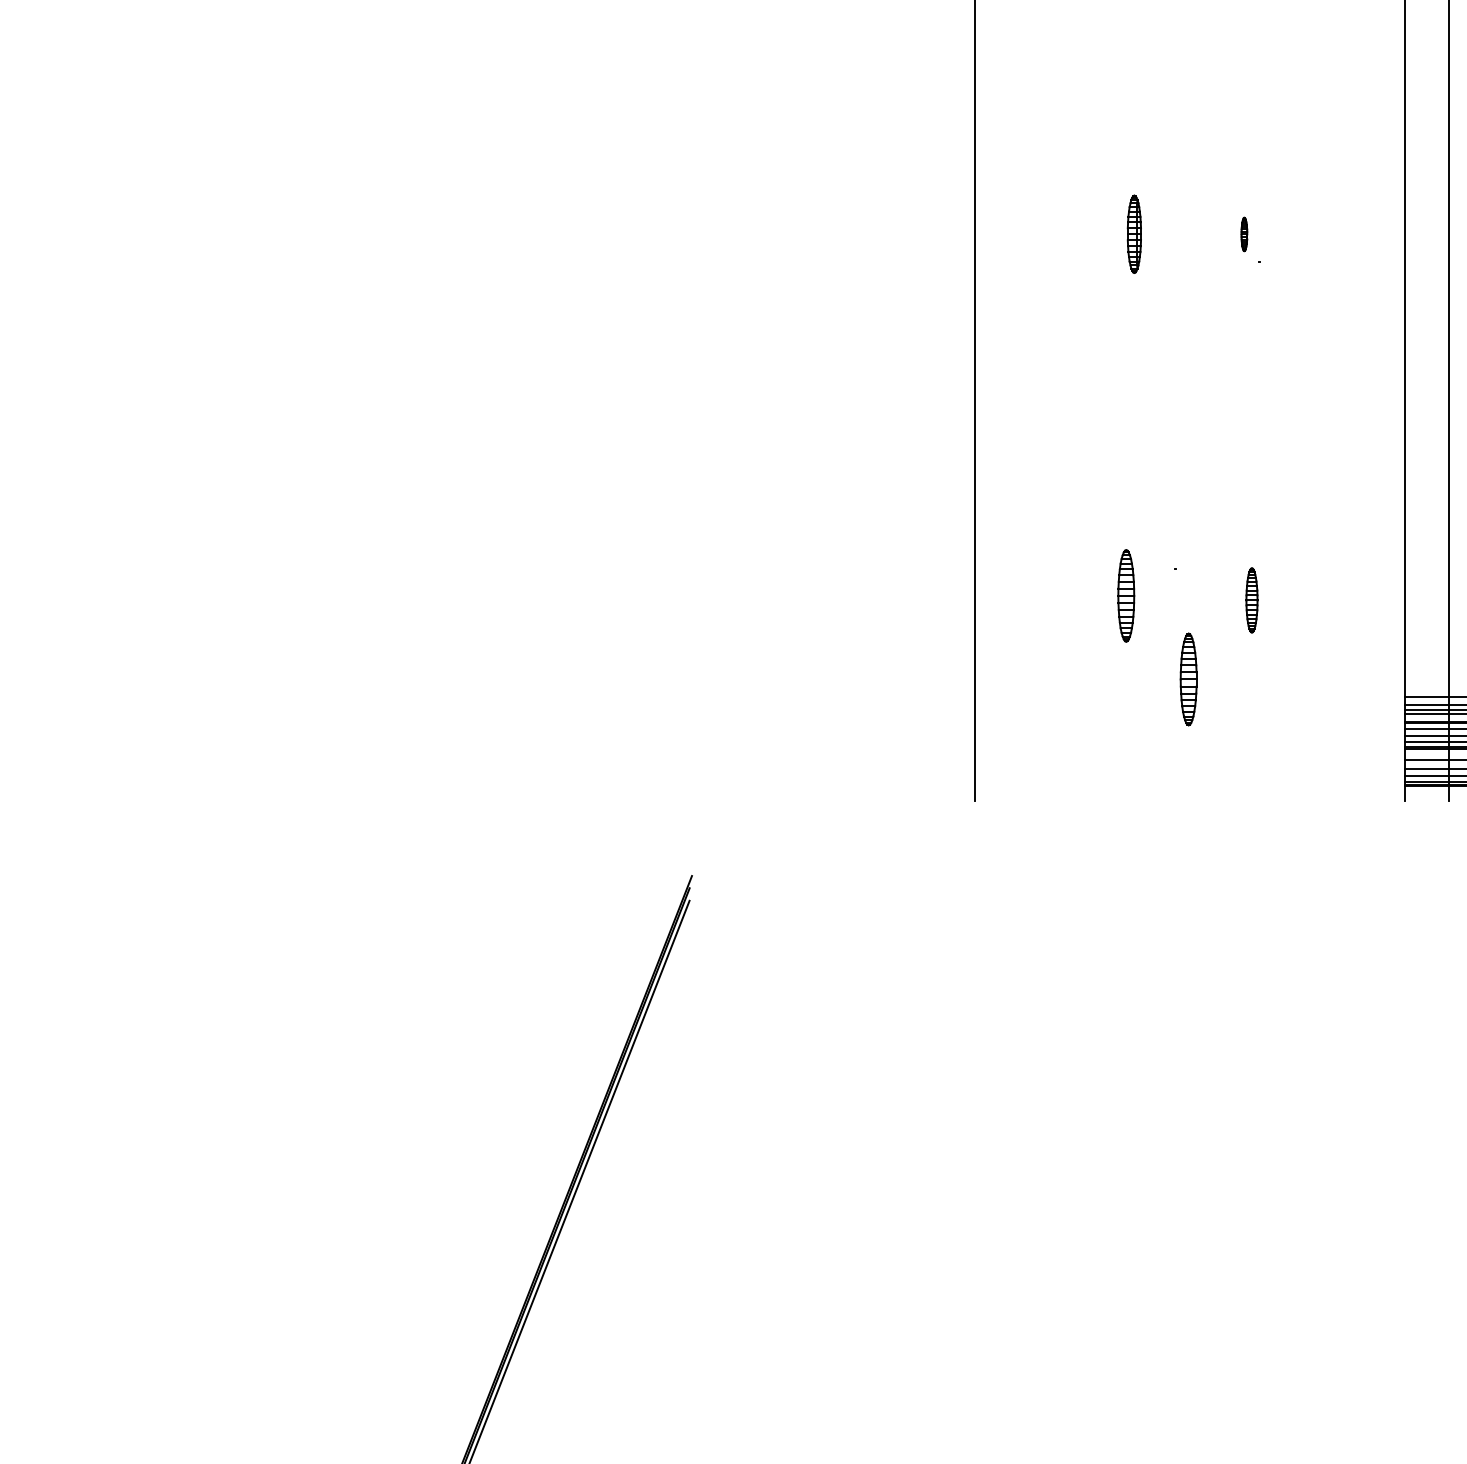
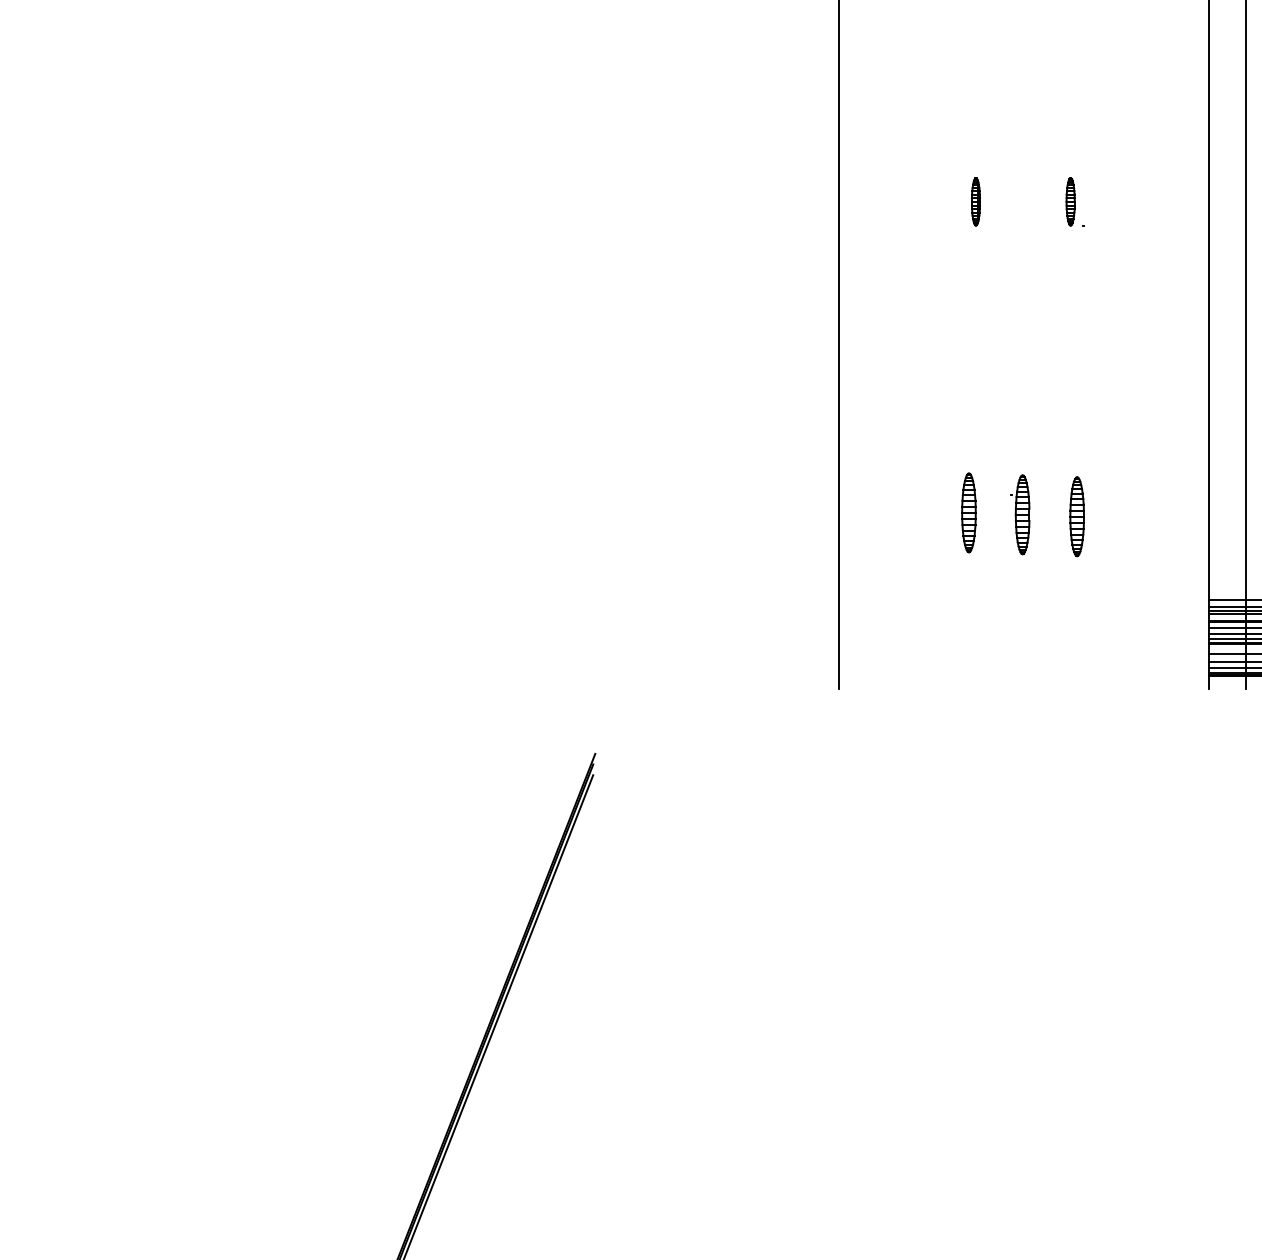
part: (1133, 233) -> (975, 201), size x0.71
part: (1244, 233) -> (1070, 201), size x1.67
part: (1251, 600) -> (1076, 516), size x1.43
part: (1186, 679) -> (1020, 514), moved

